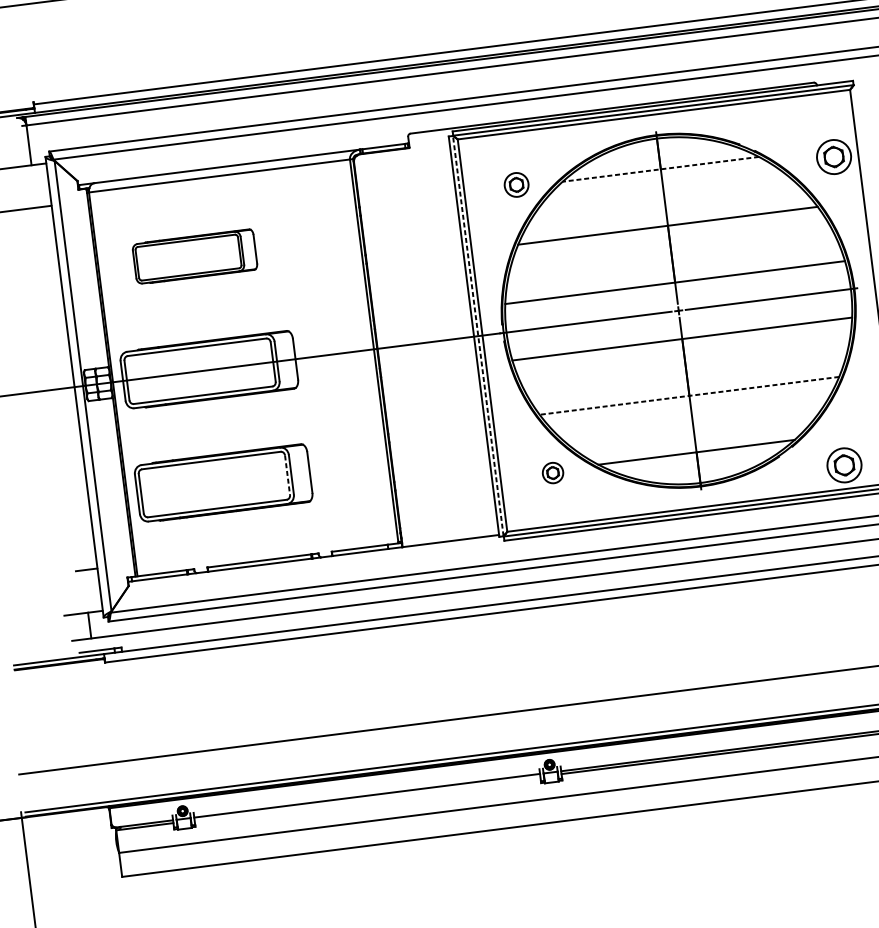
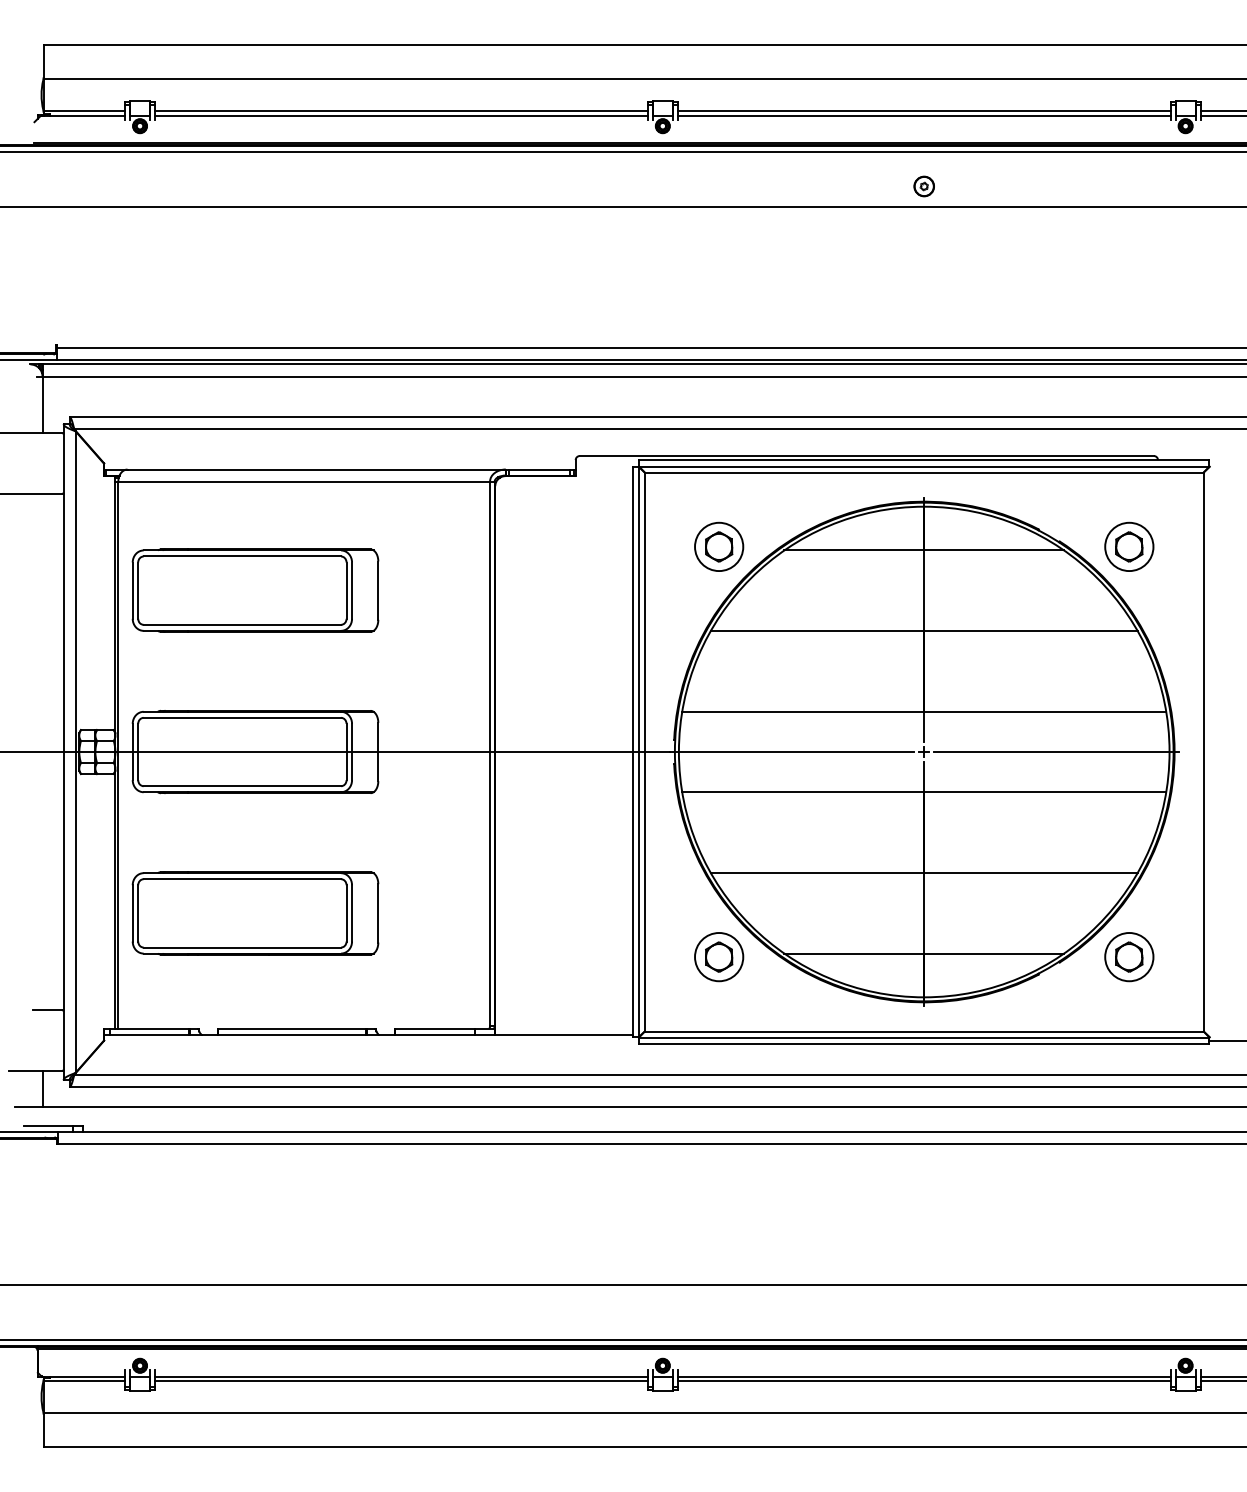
part: (834, 156) -> (1129, 546), moved
line: (661, 169) -> (924, 550), dashed -> solid
part: (516, 184) -> (719, 546), size x1.43
part: (194, 256) -> (255, 590), size x1.43
line: (478, 335) -> (638, 751), dashed -> solid
line: (688, 396) -> (923, 873), dashed -> solid
part: (844, 465) -> (1129, 957), moved
part: (553, 473) -> (719, 957), size x1.67
line: (287, 475) -> (346, 913), dashed -> solid
line: (367, 798) -> (401, 1380), added

